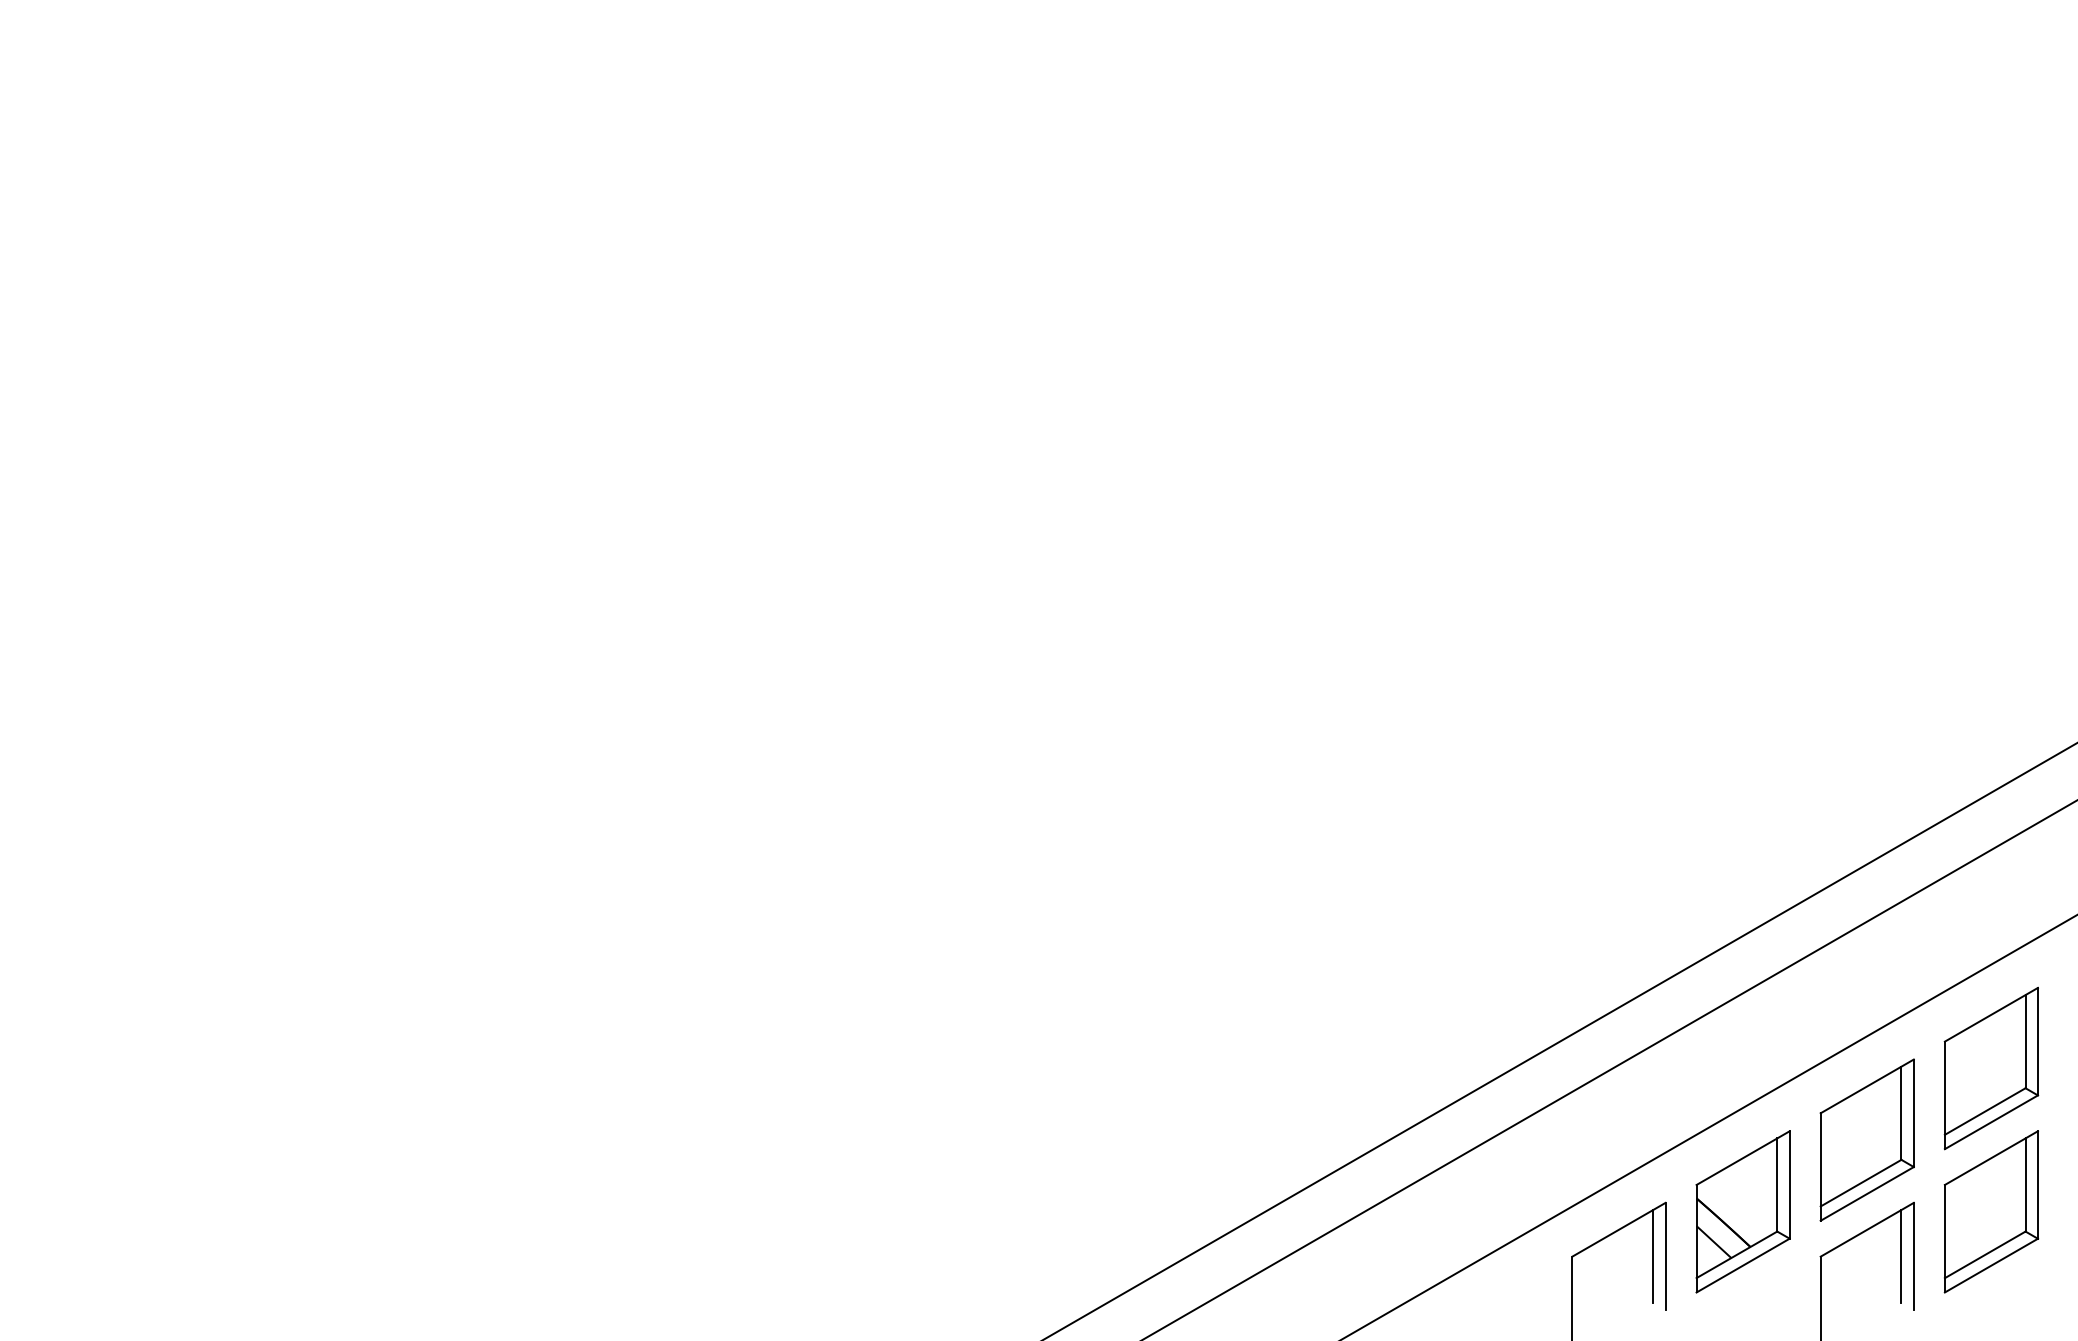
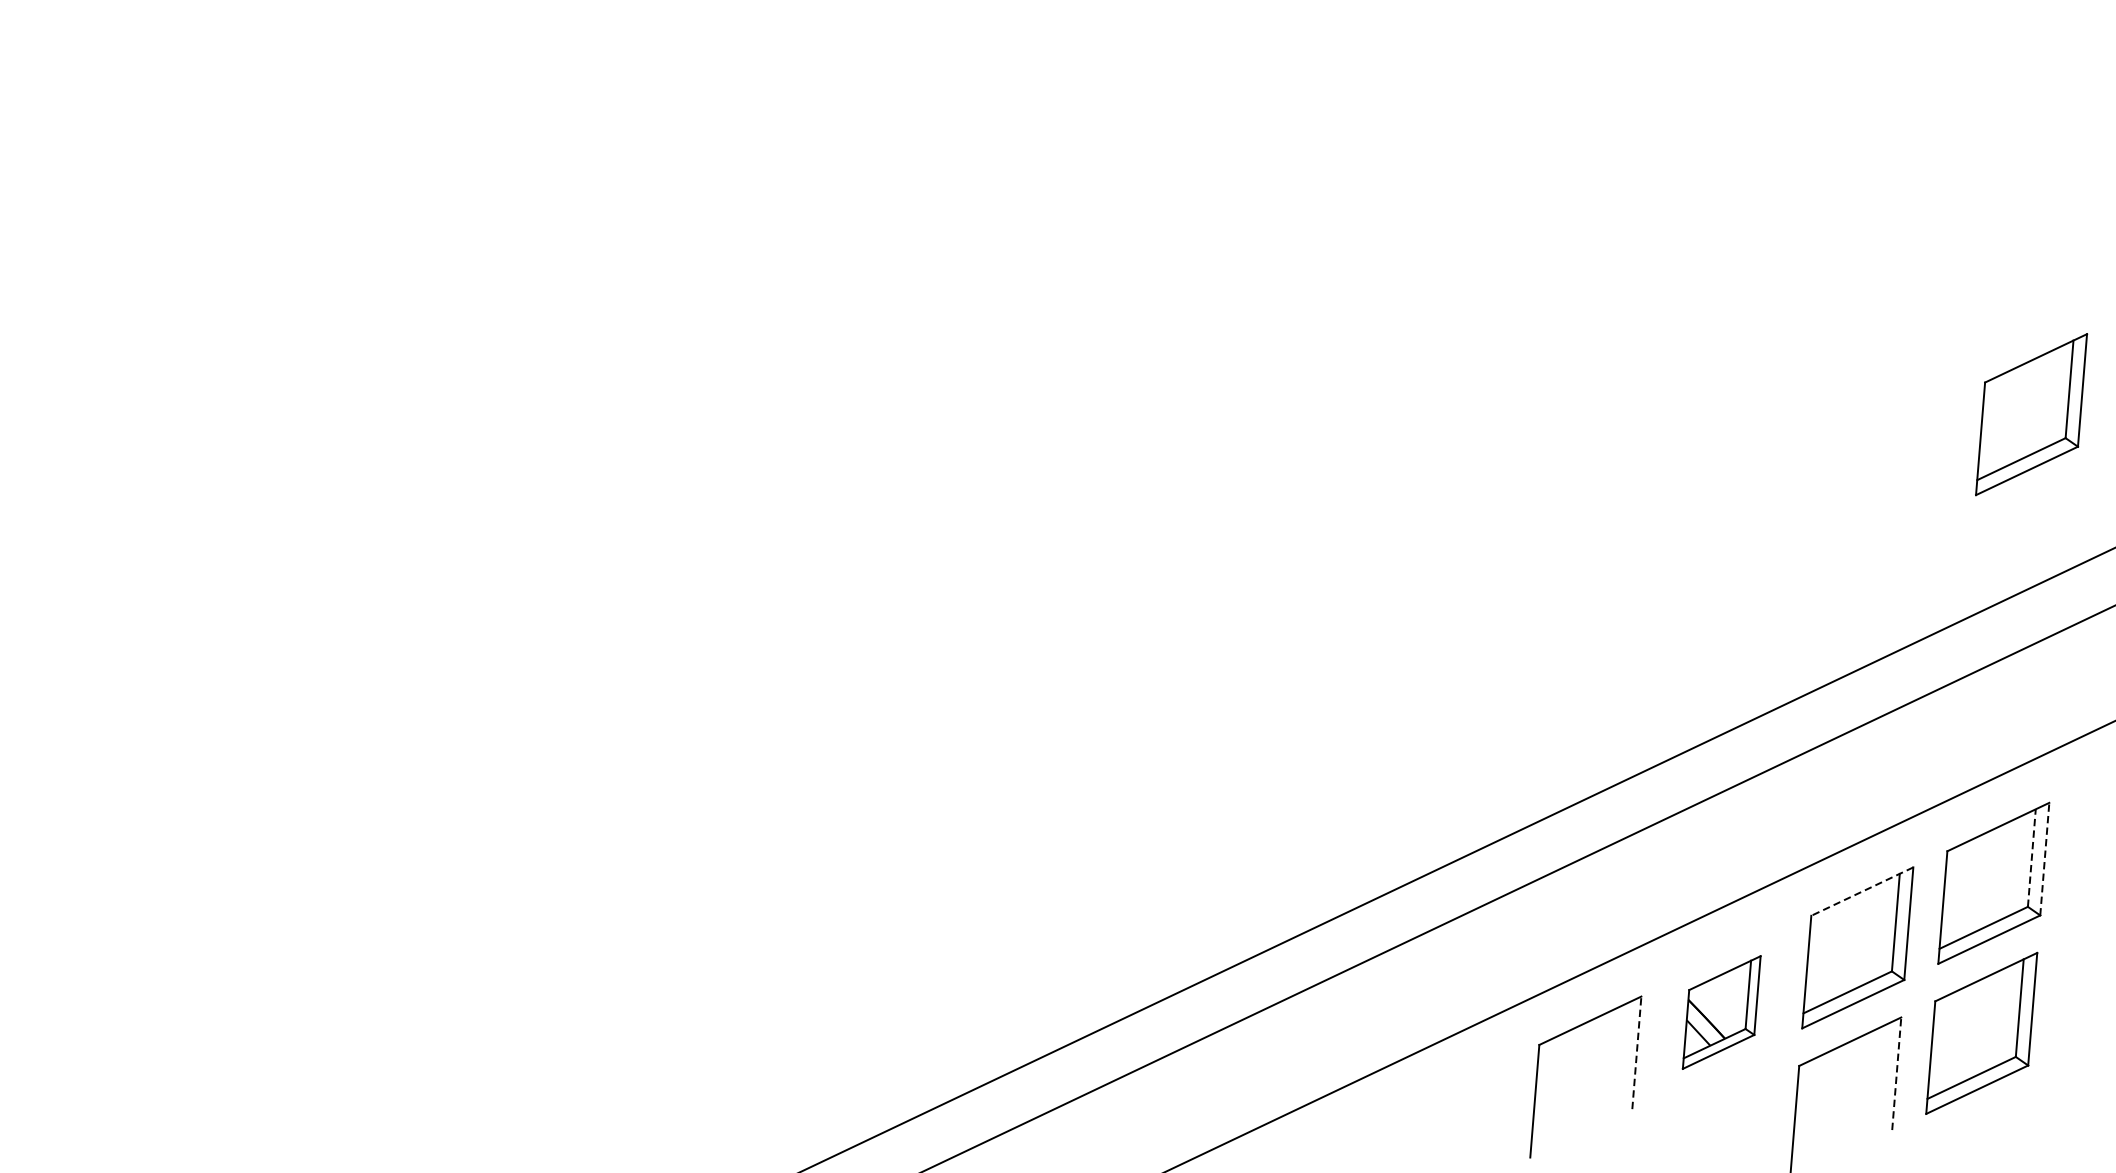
part: (1991, 620) -> (2031, 414), added
line: (2025, 1041) -> (2031, 857), solid -> dashed
line: (2037, 1041) -> (2044, 858), solid -> dashed
line: (1867, 1086) -> (1862, 891), solid -> dashed
part: (1742, 1211) -> (1721, 1012), size x0.7
line: (1653, 1256) -> (1624, 1051), removed
line: (1665, 1256) -> (1636, 1052), solid -> dashed
line: (1901, 1256) -> (1883, 1072), removed
line: (1913, 1256) -> (1896, 1073), solid -> dashed

